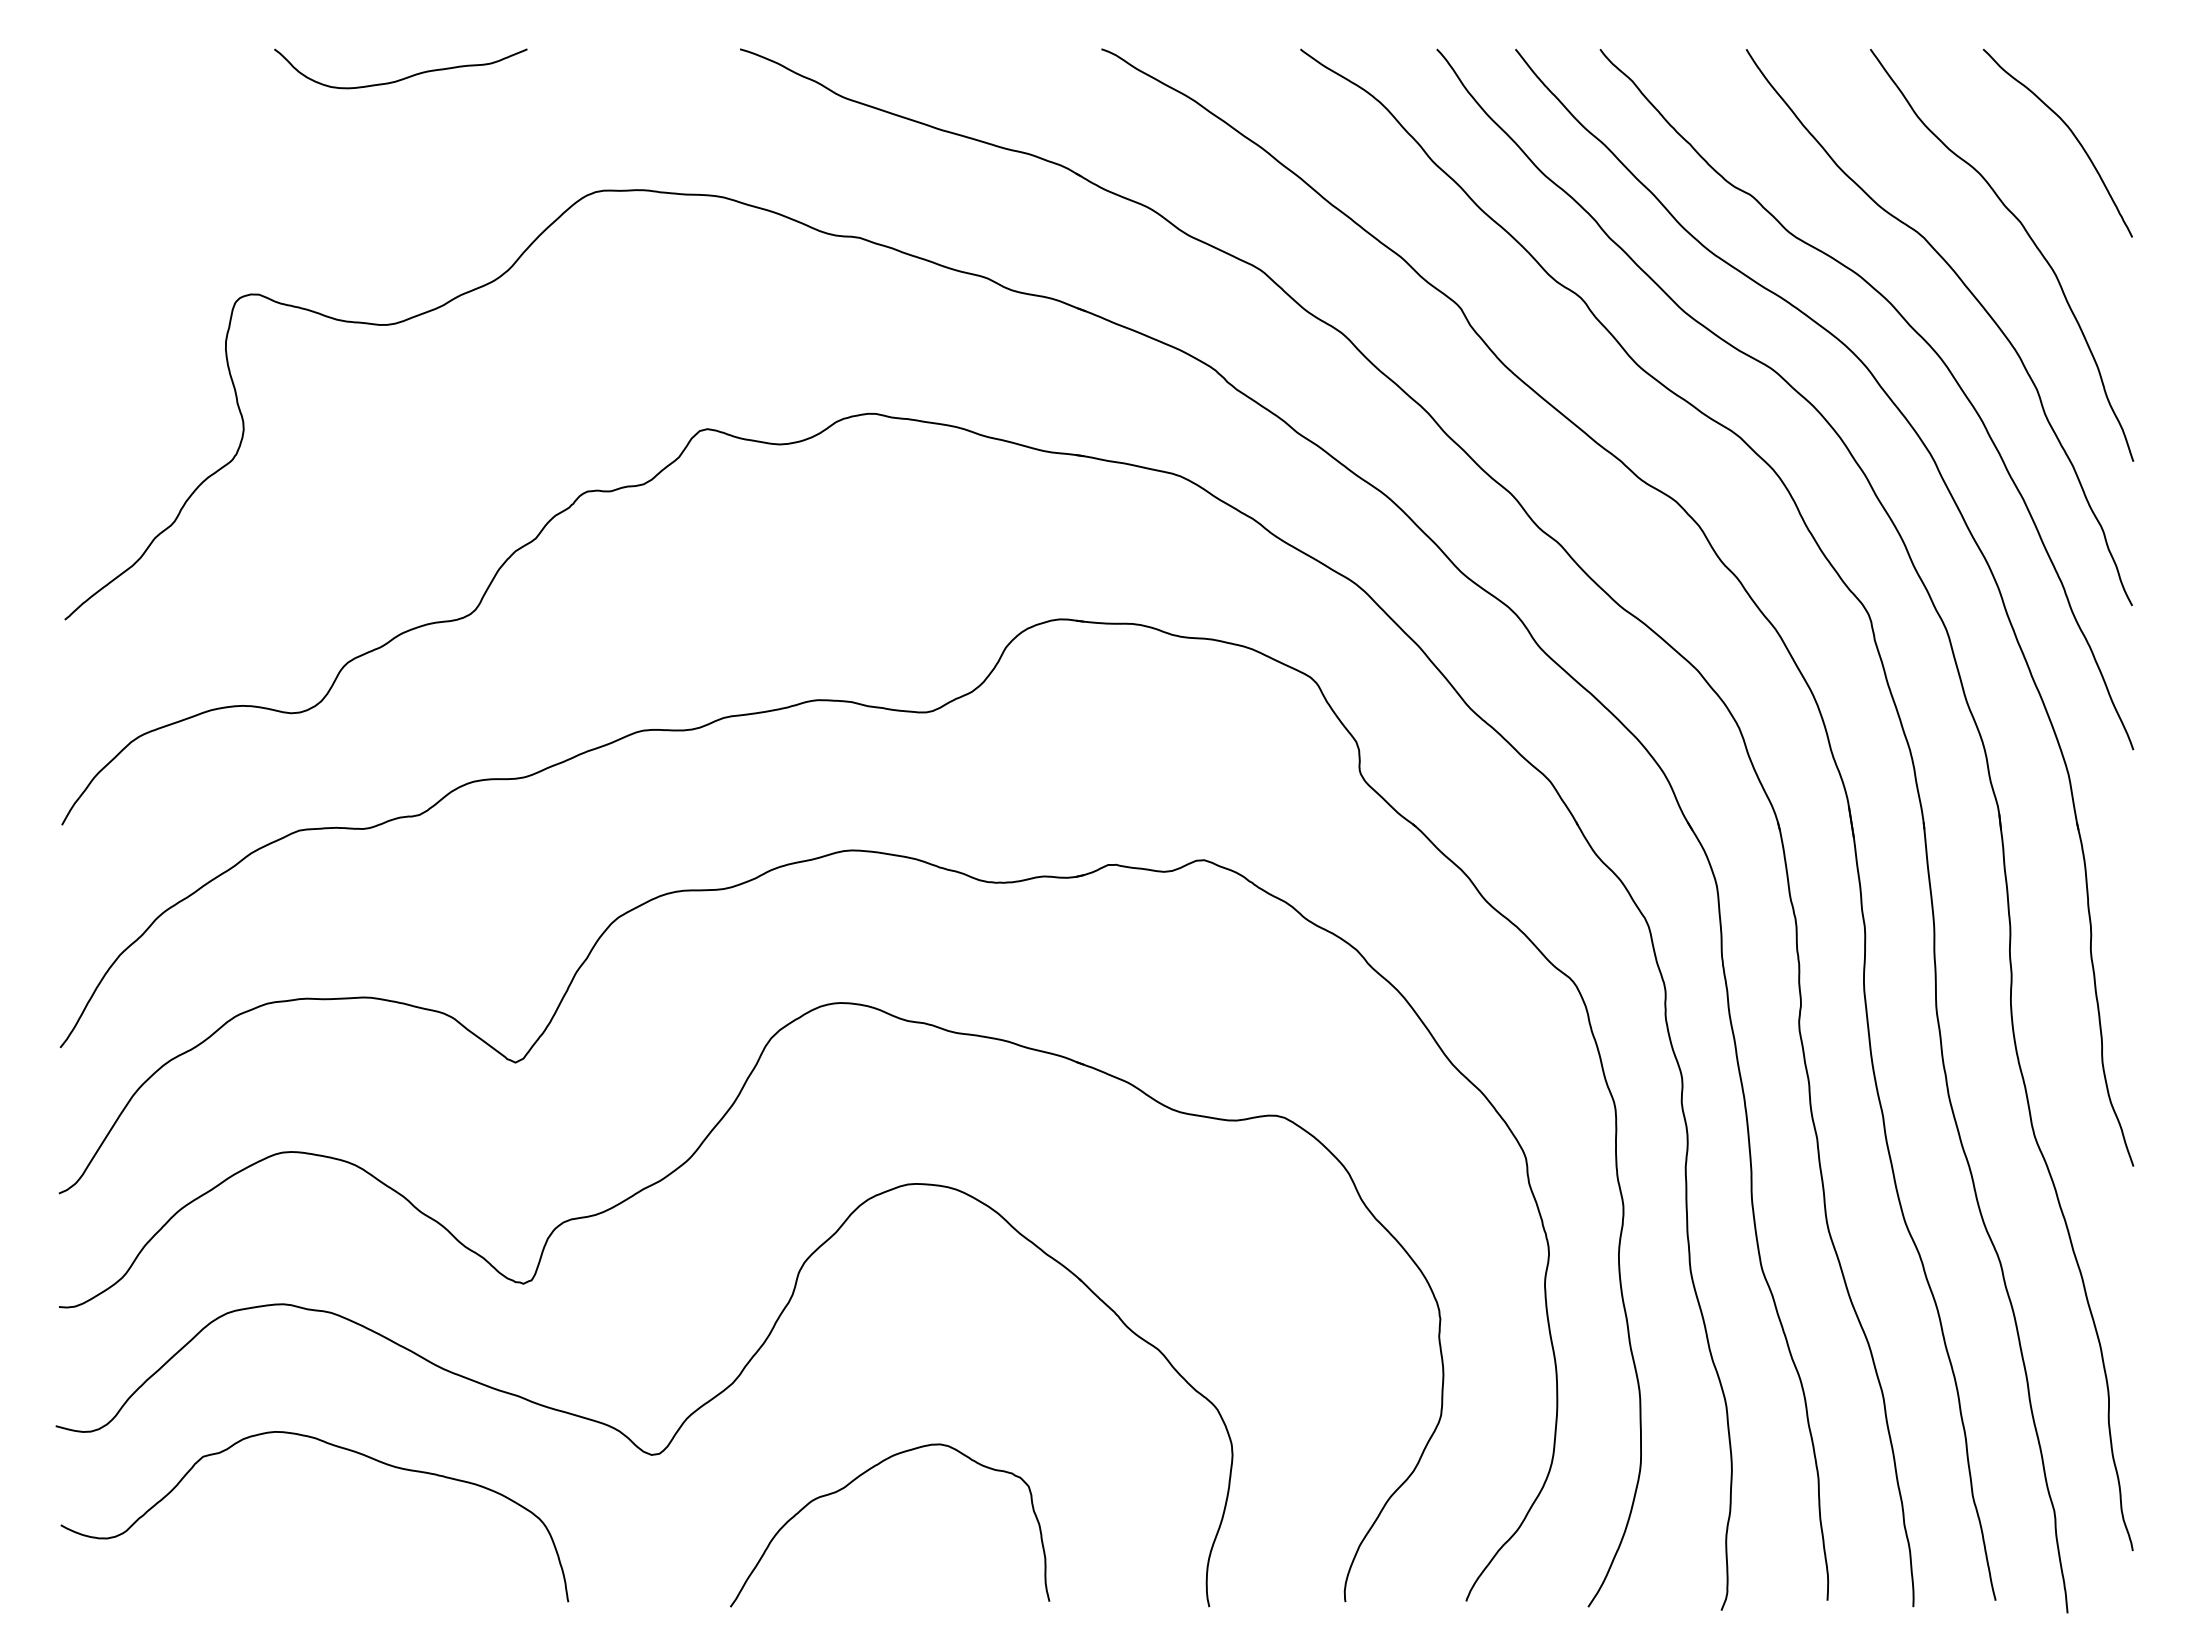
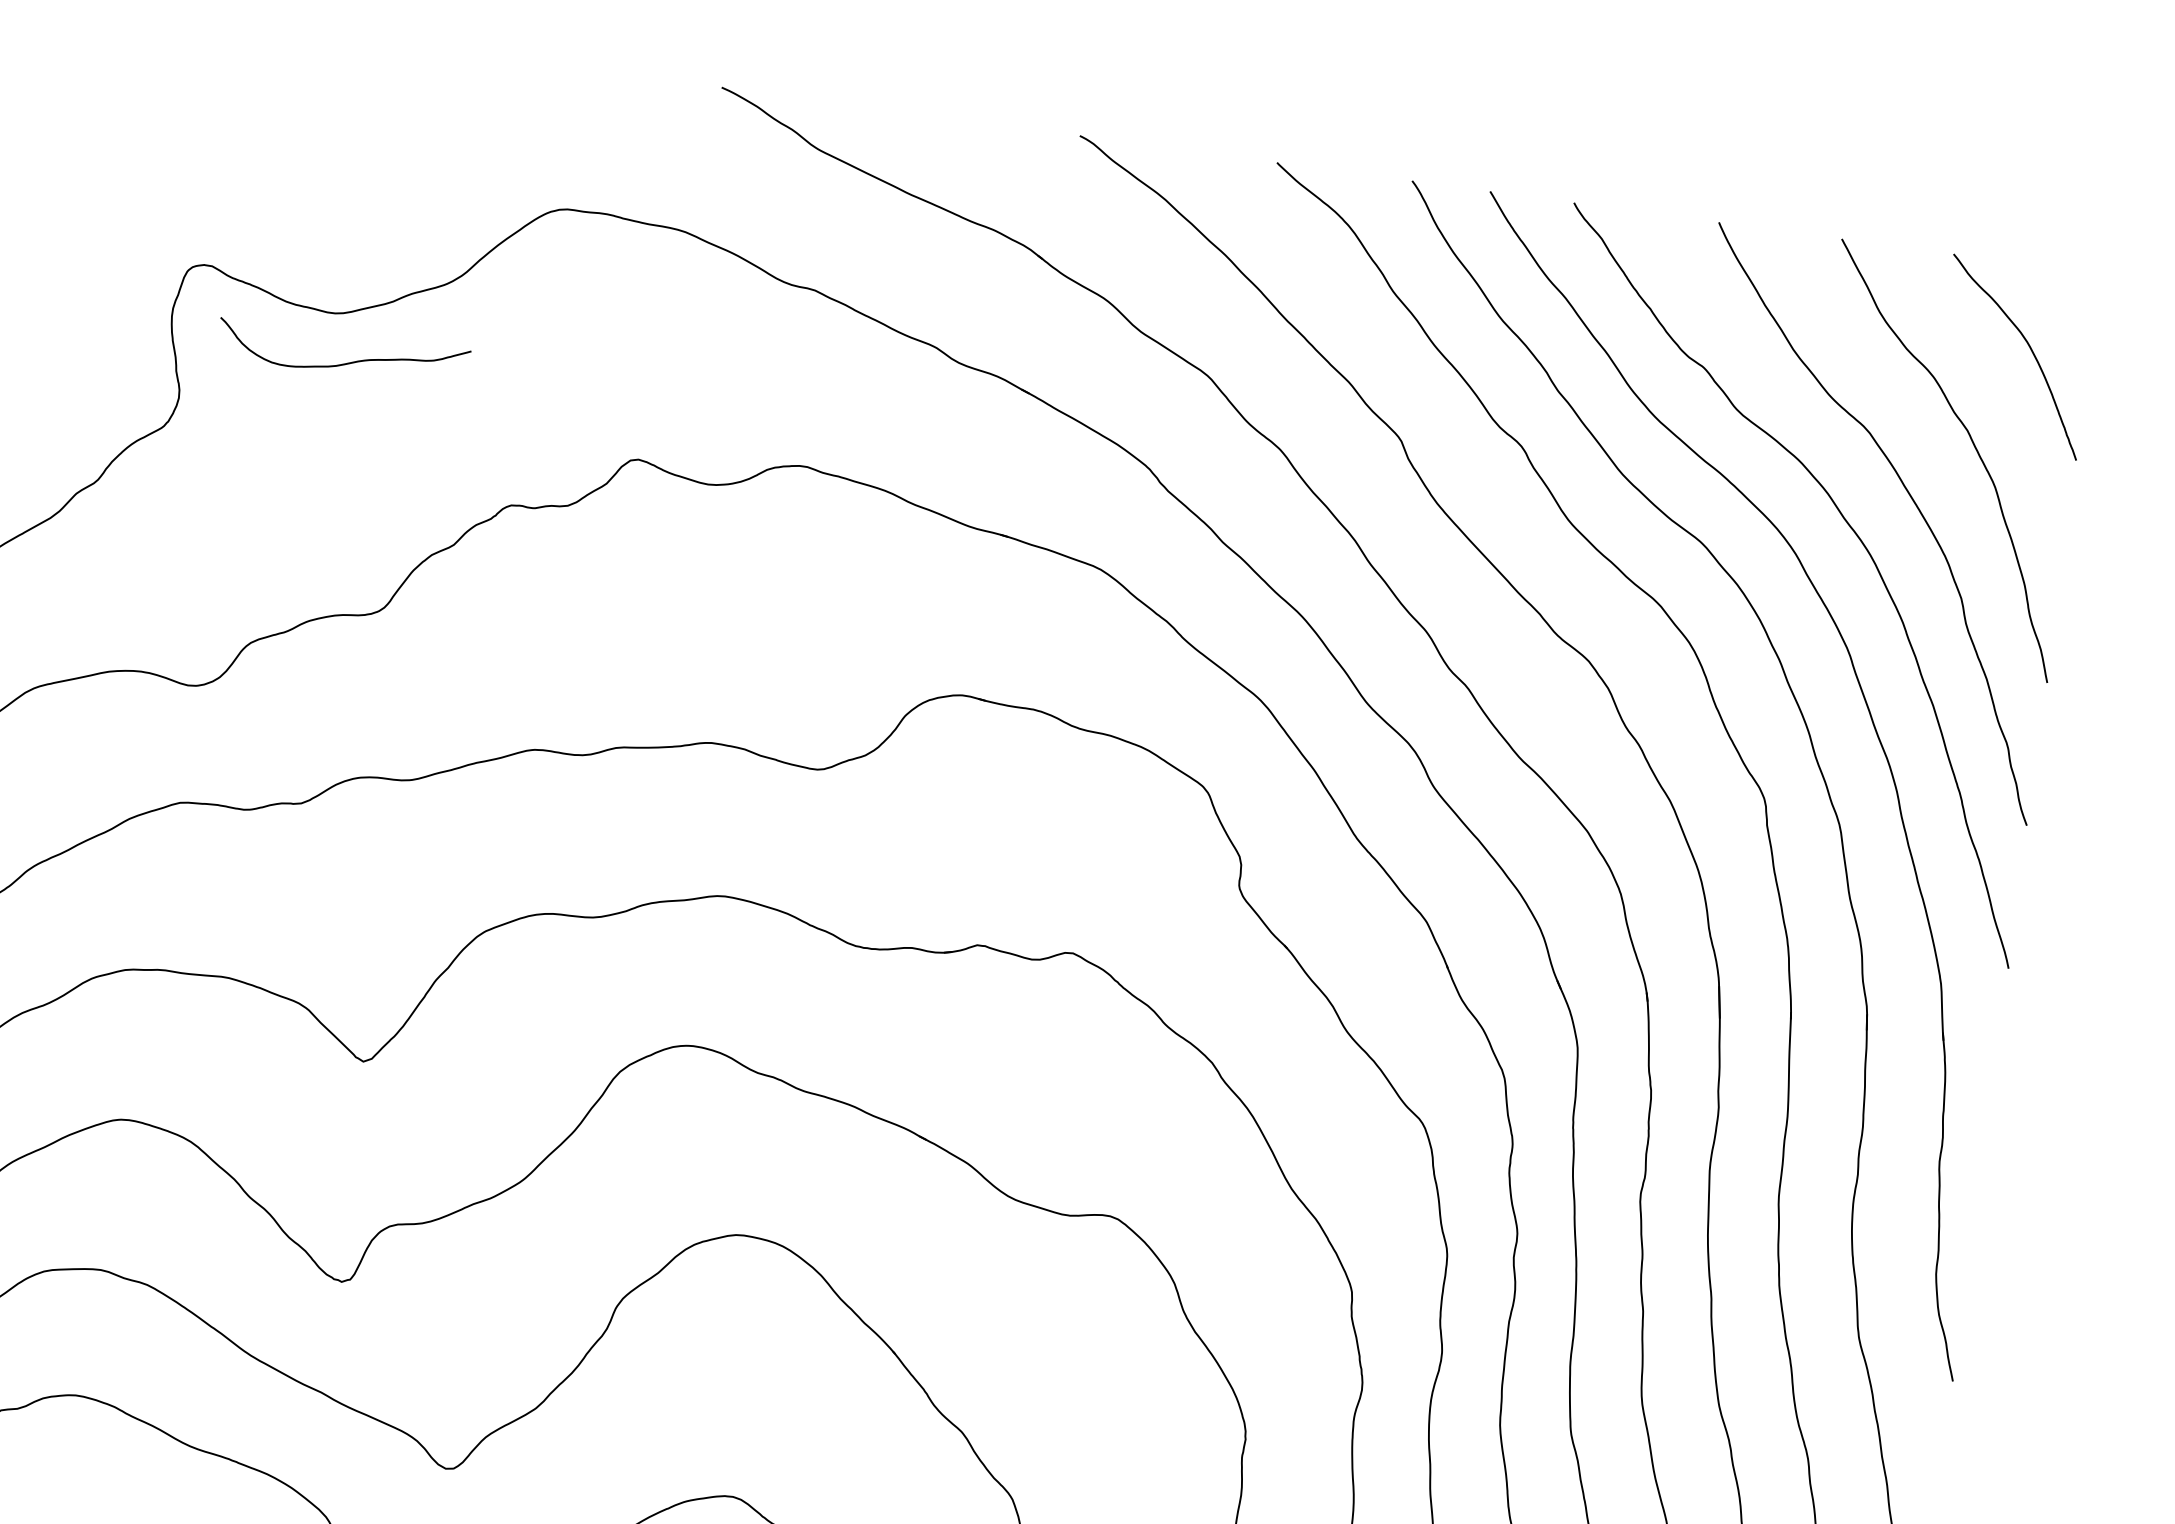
curve: (404, 77) -> (345, 362), moved

